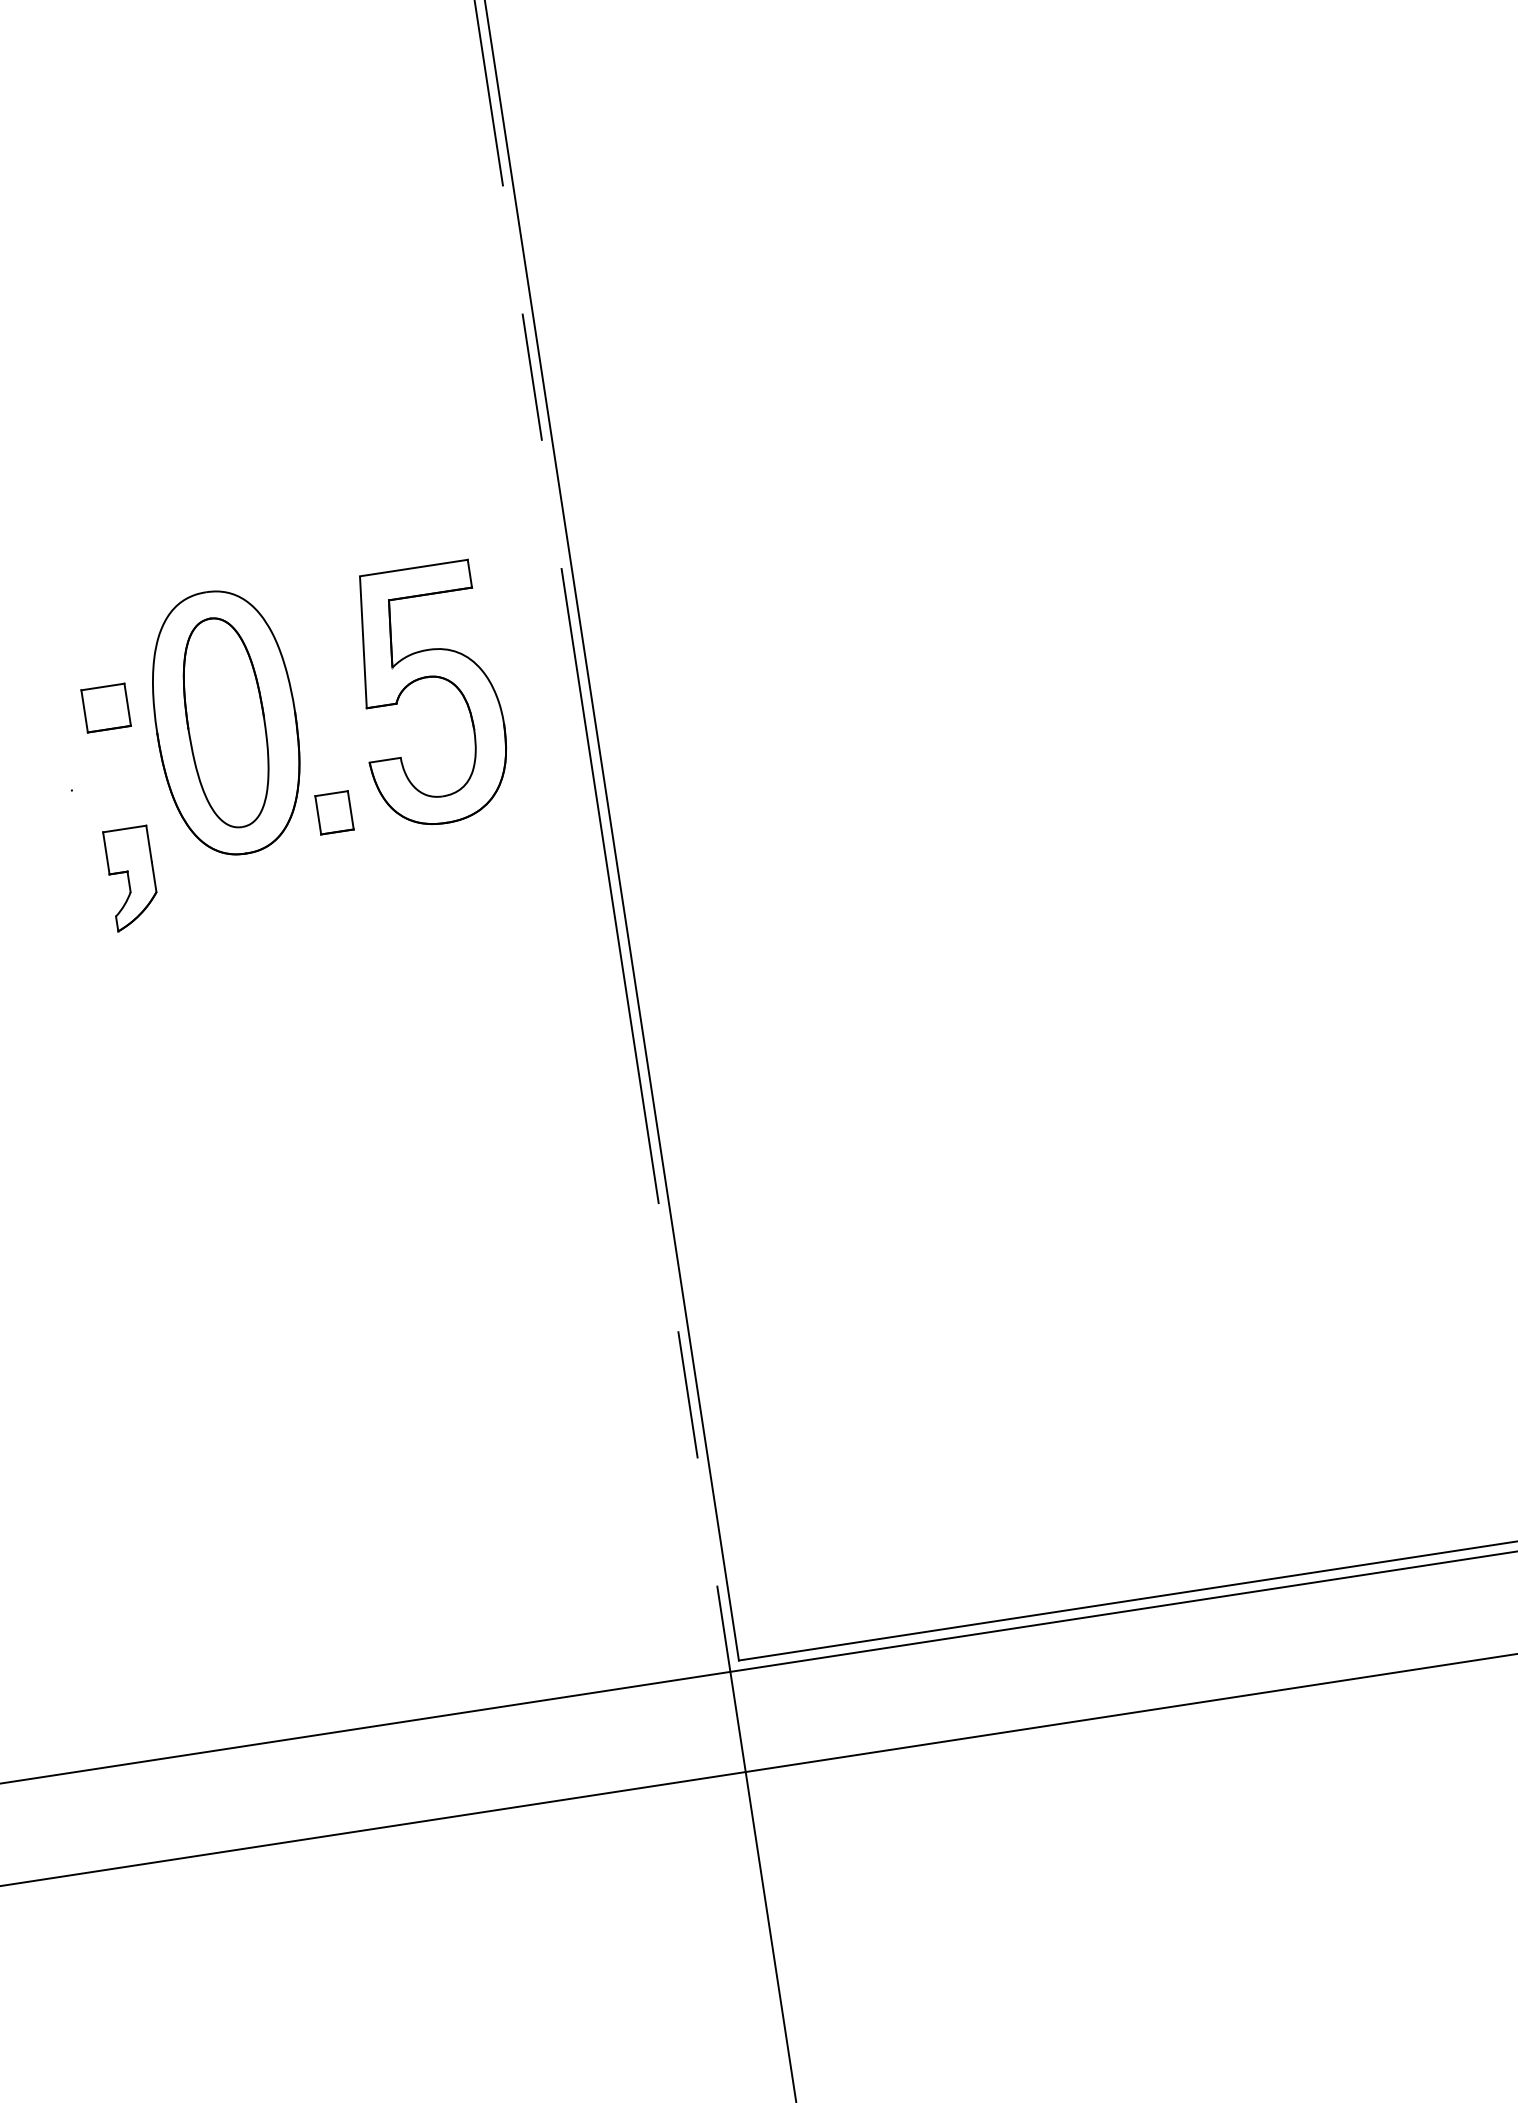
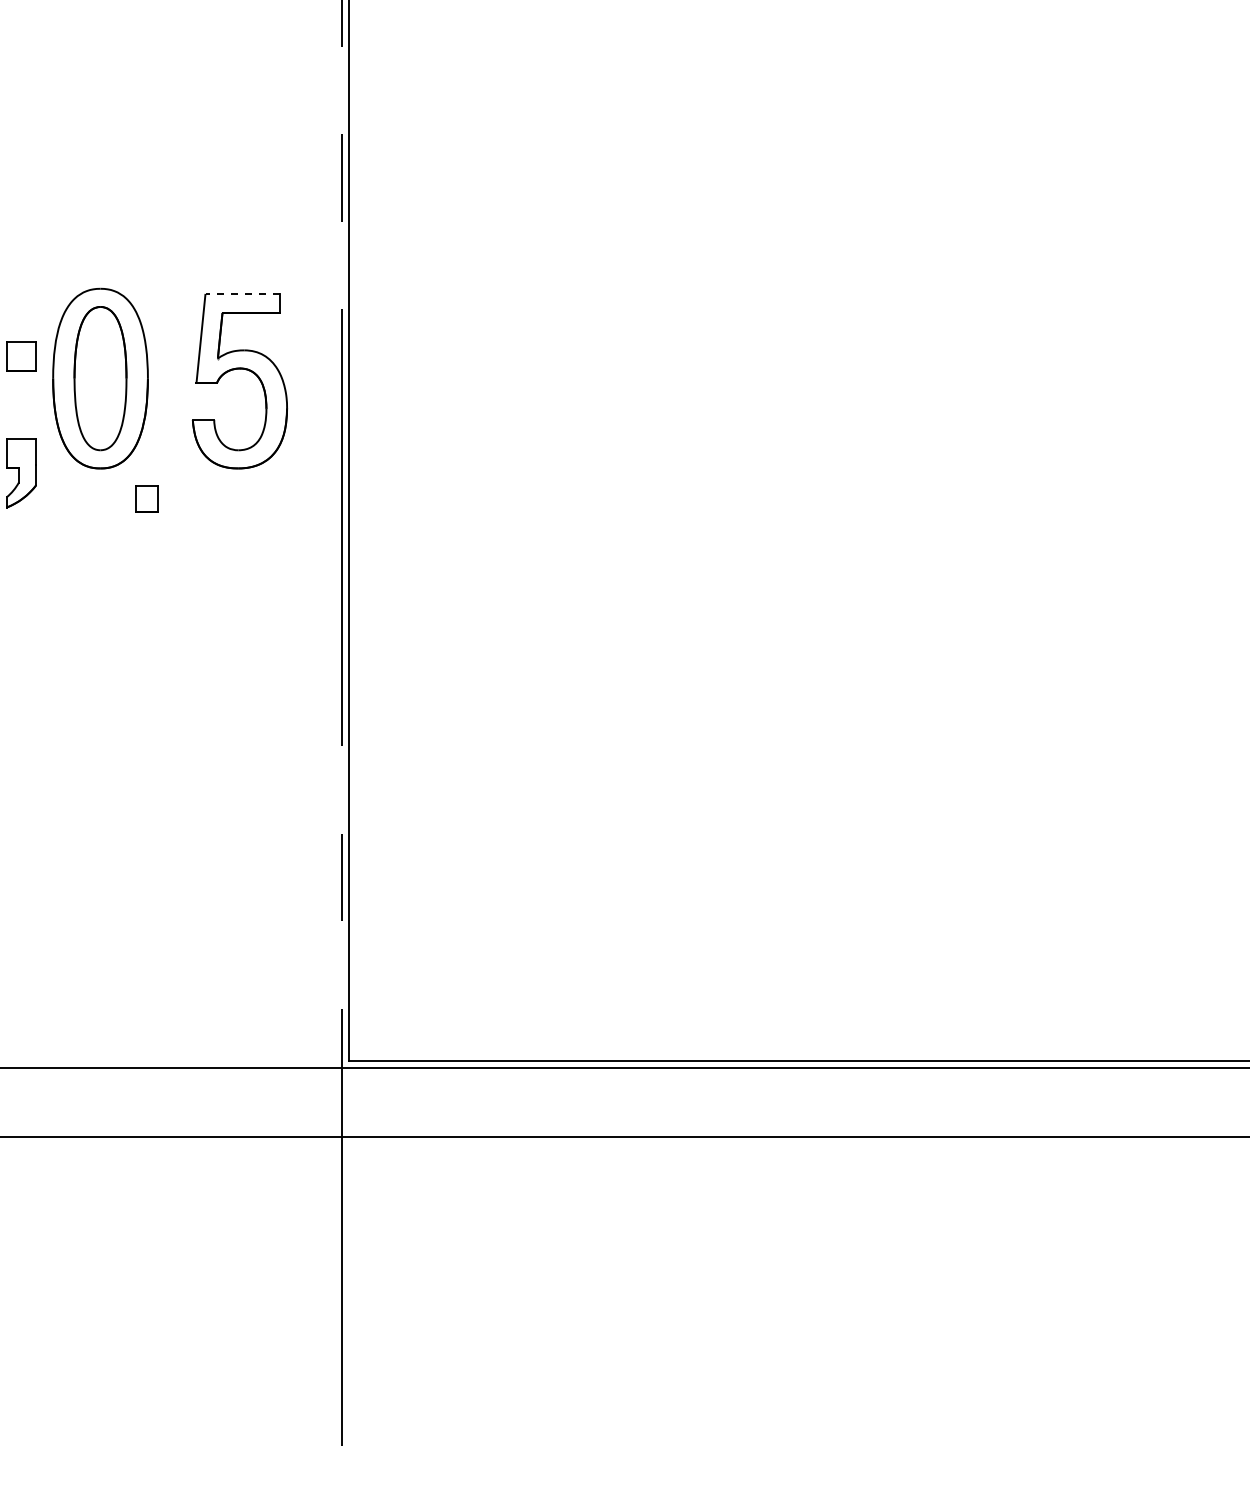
line: (413, 567) -> (242, 293), solid -> dashed
part: (333, 811) -> (146, 498), moved

